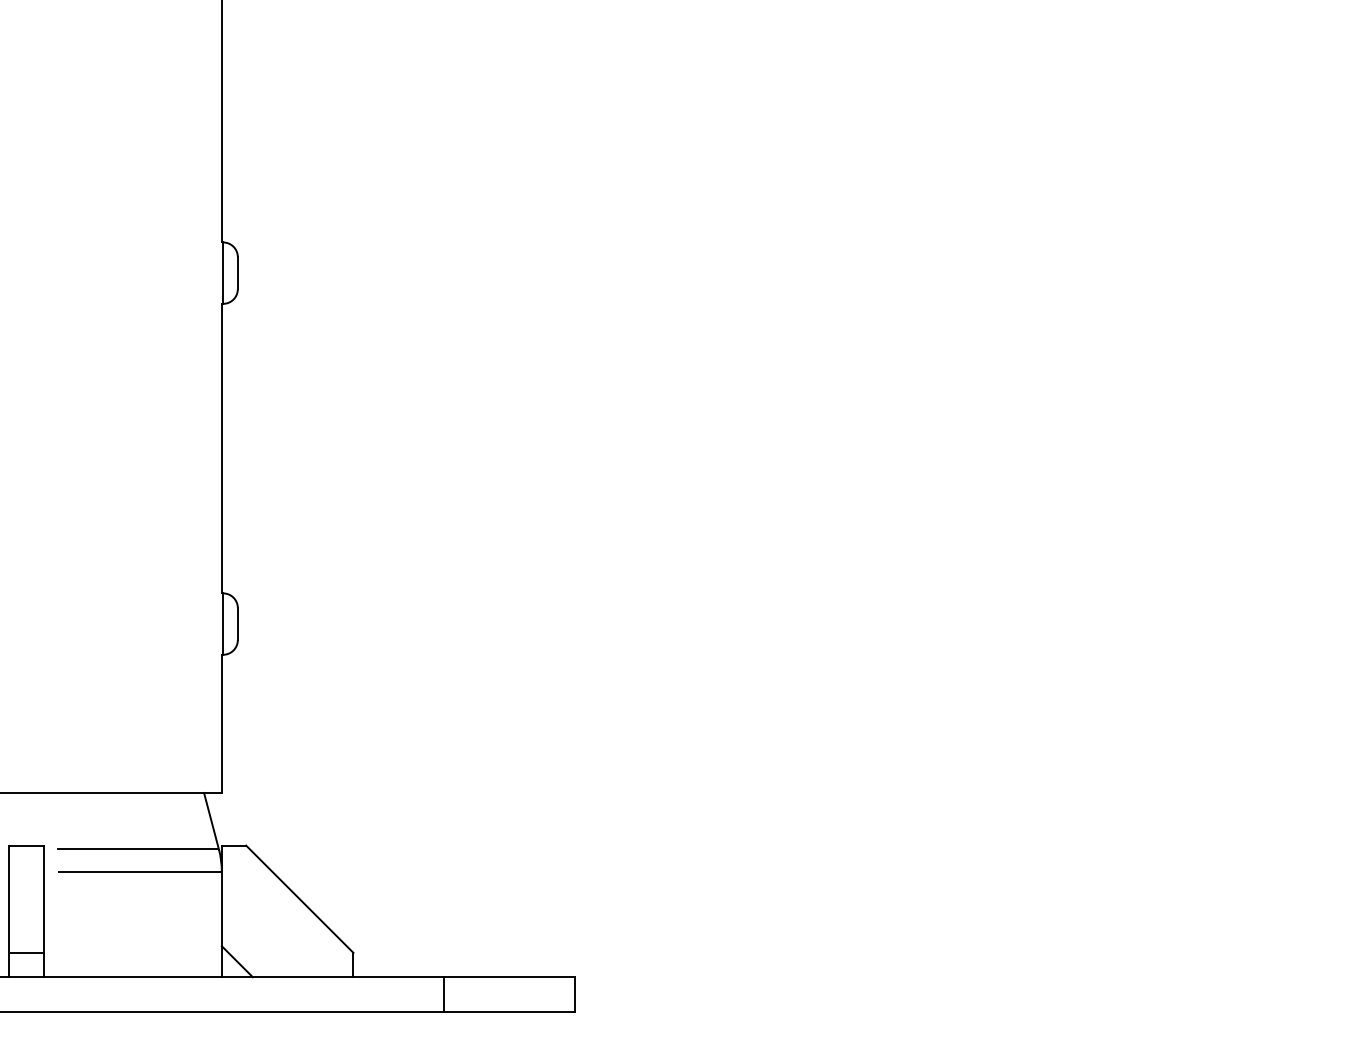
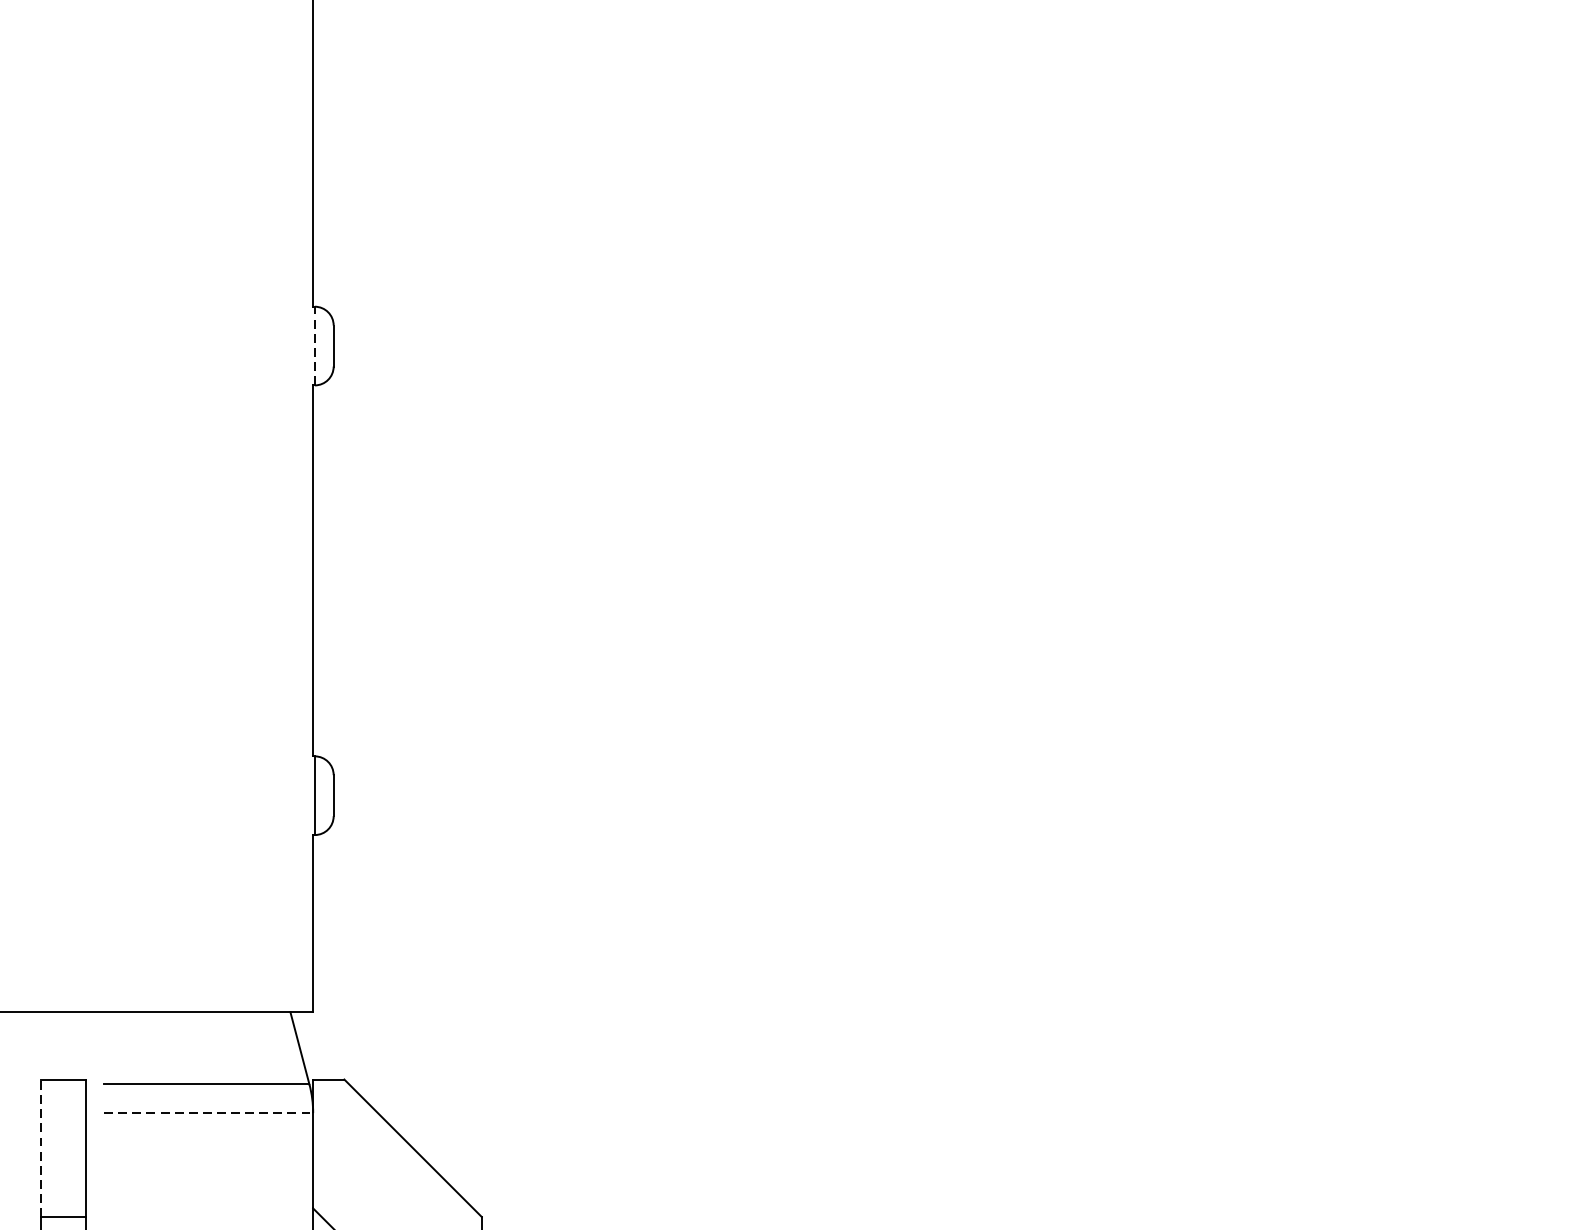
line: (223, 272) -> (315, 345), solid -> dashed
line: (140, 871) -> (208, 1112), solid -> dashed
line: (9, 899) -> (41, 1148), solid -> dashed

